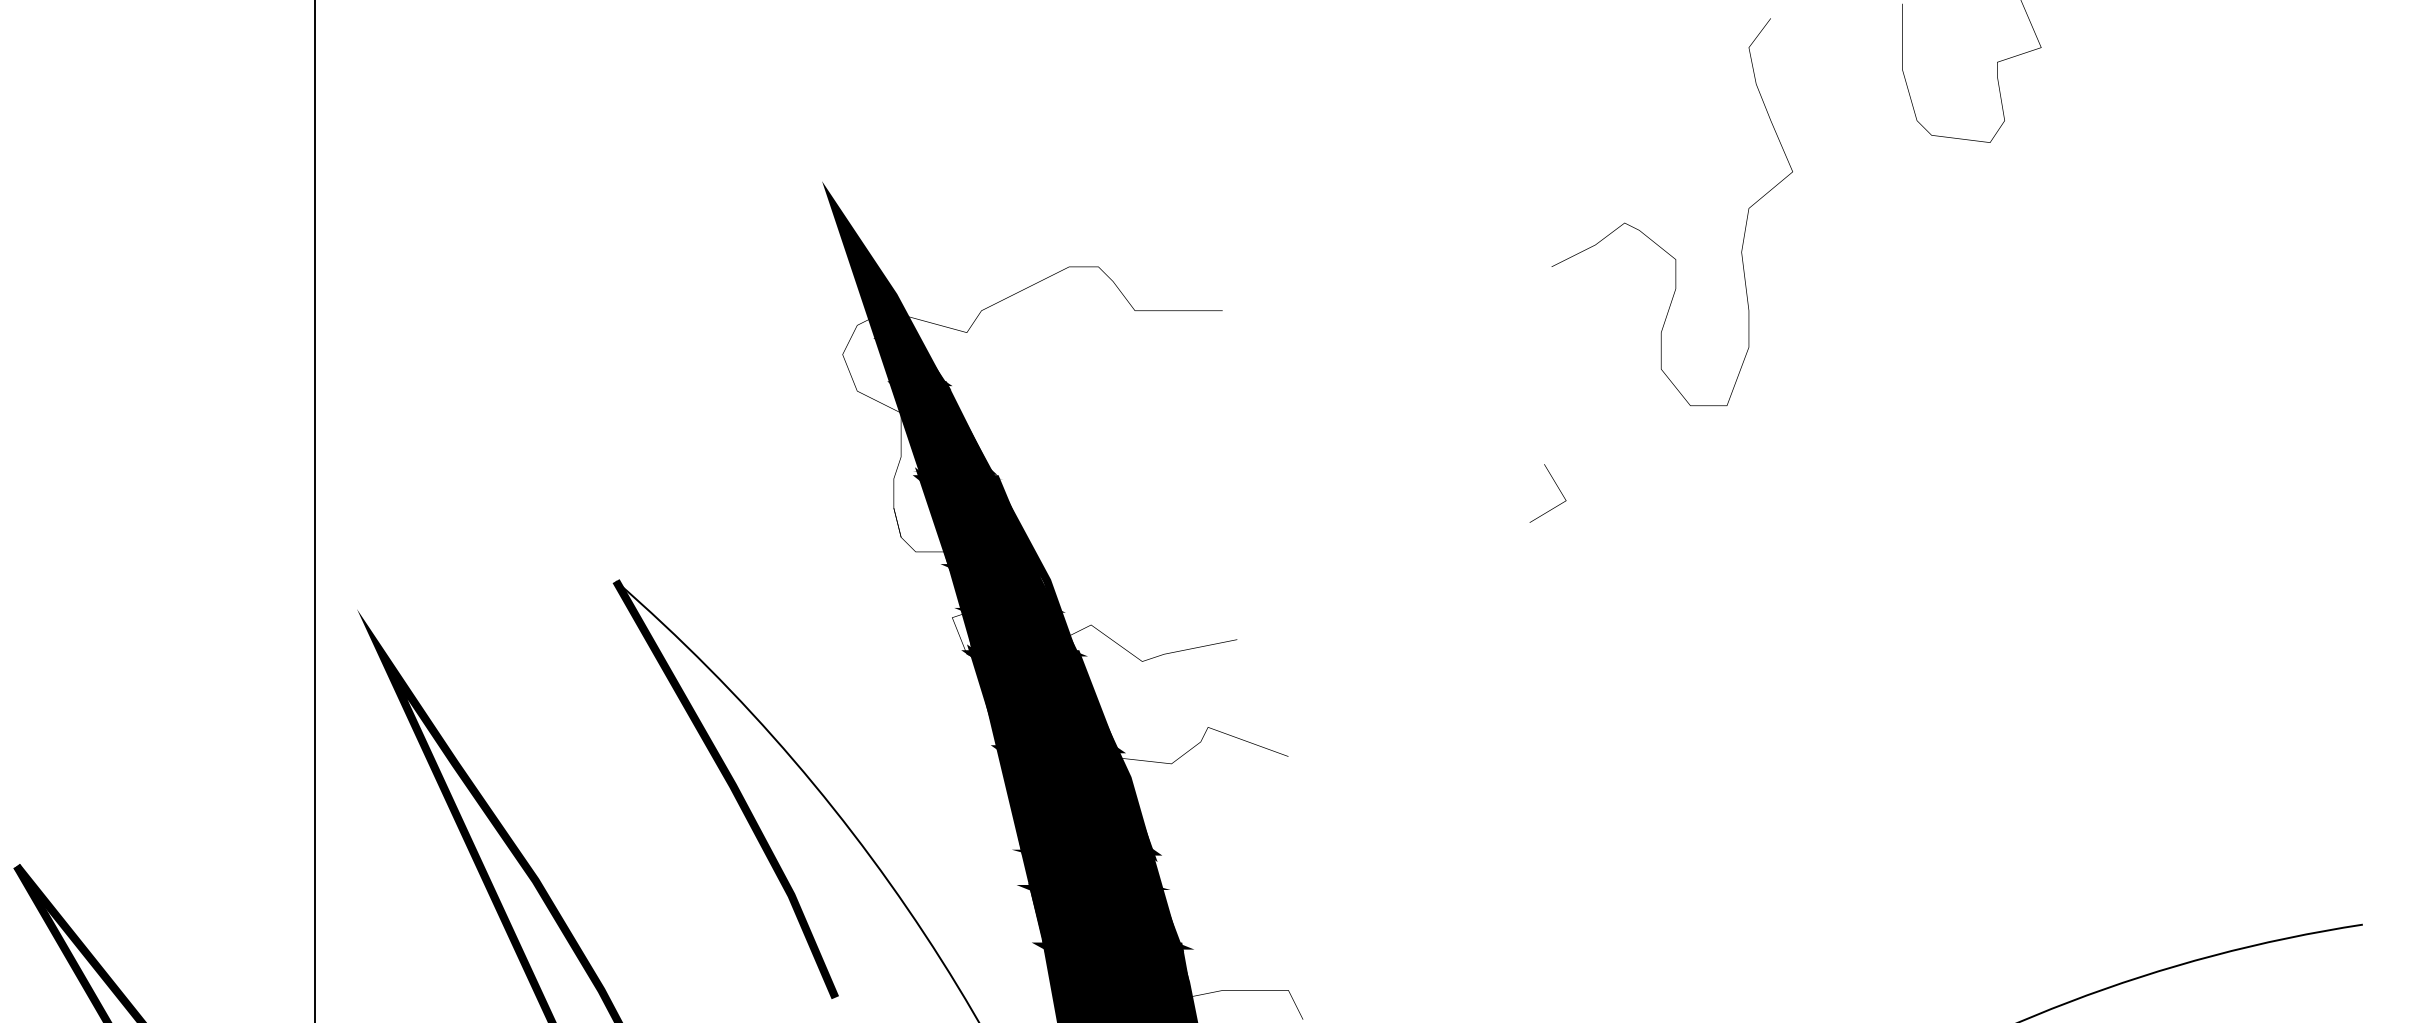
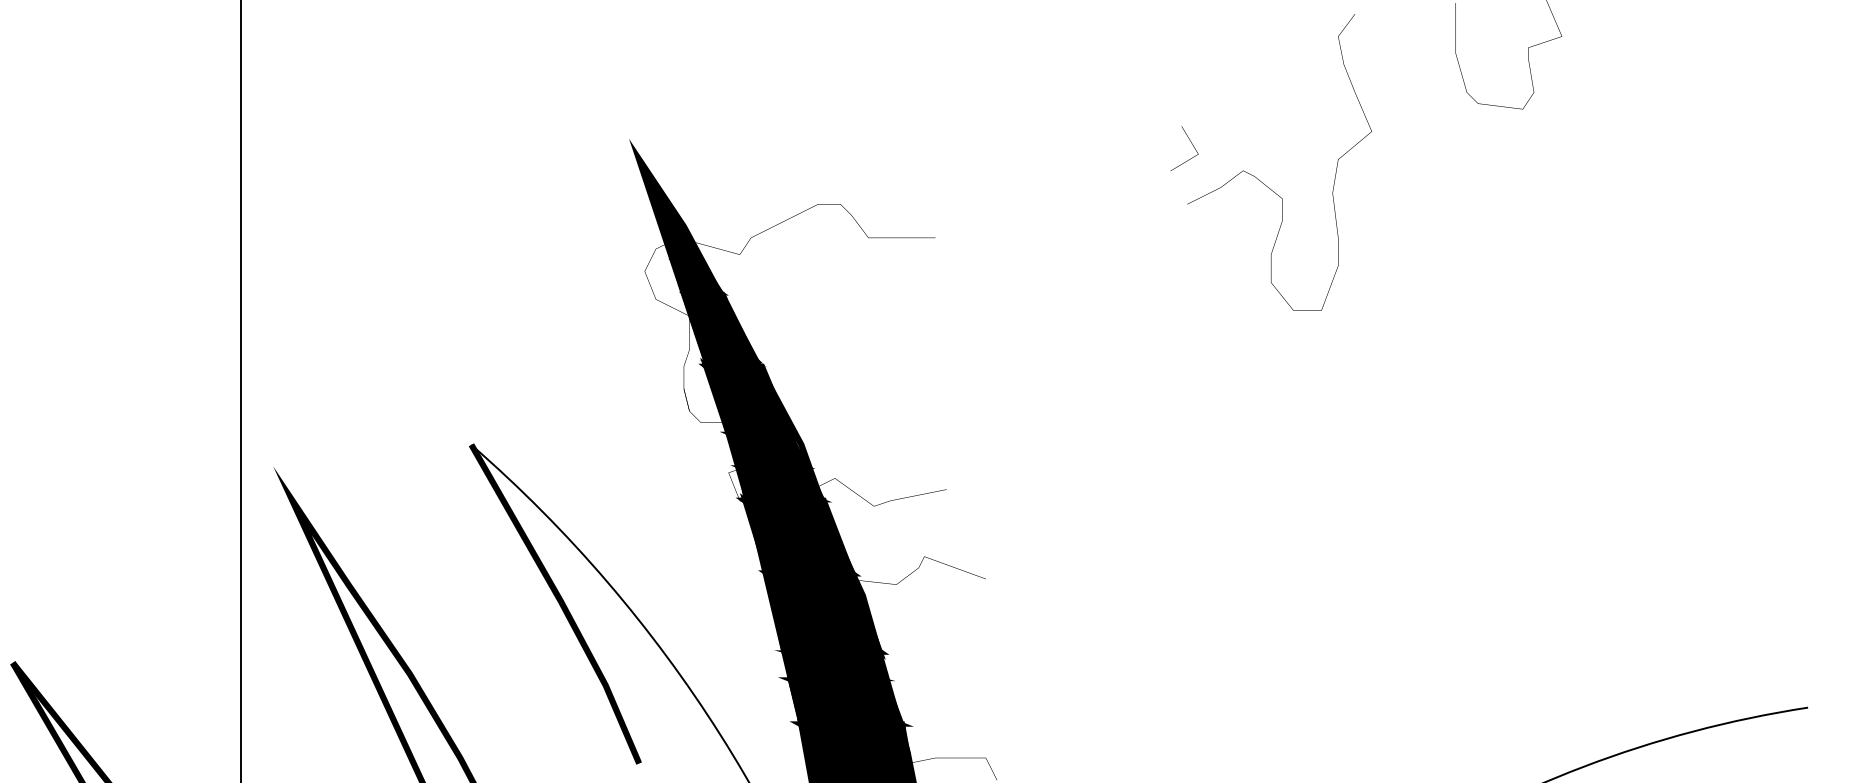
line: (1558, 489) -> (1192, 145), moved

